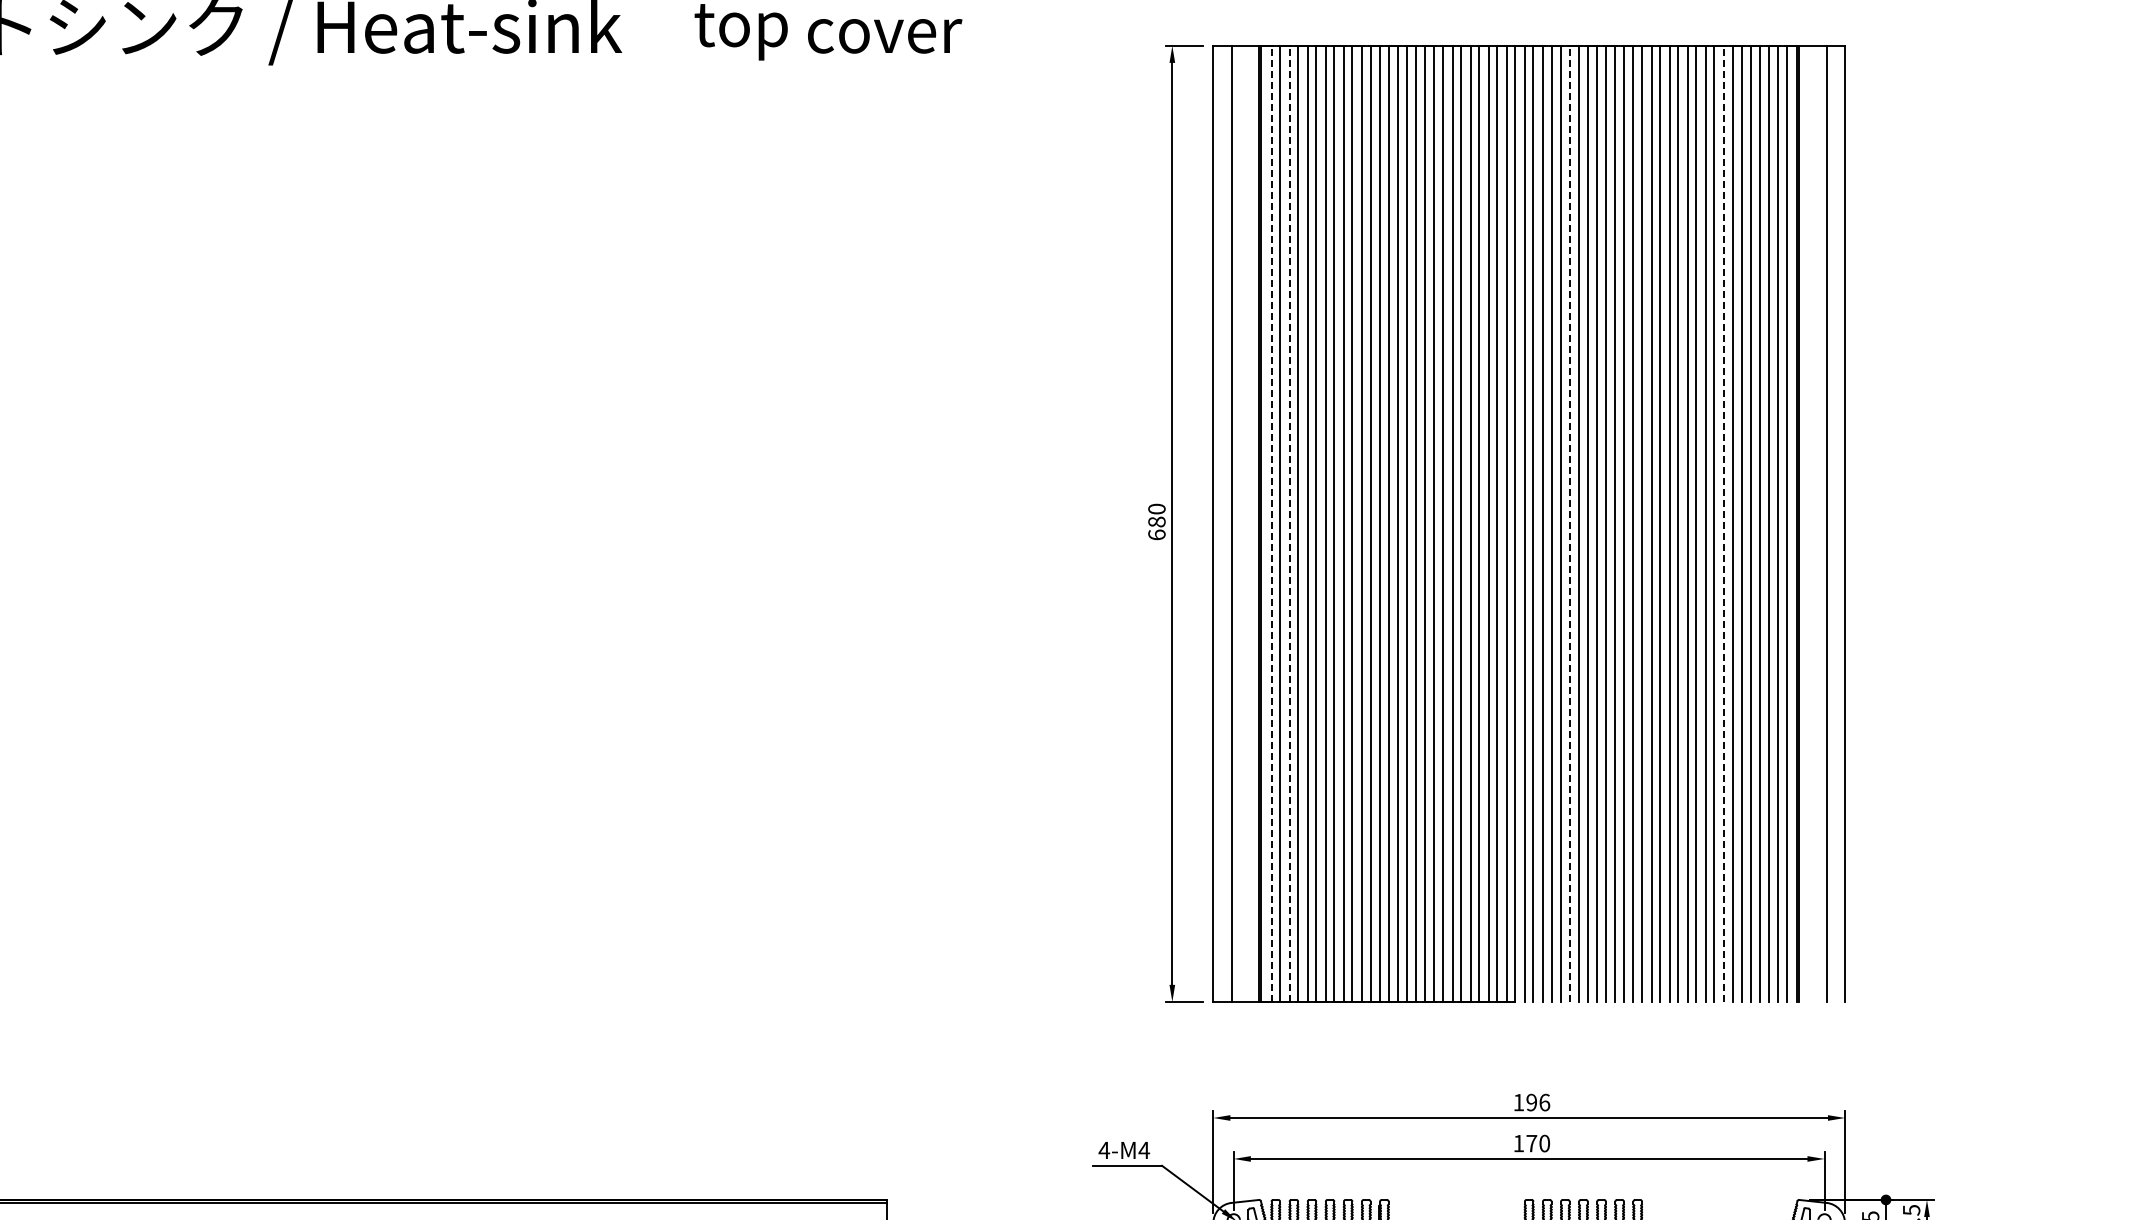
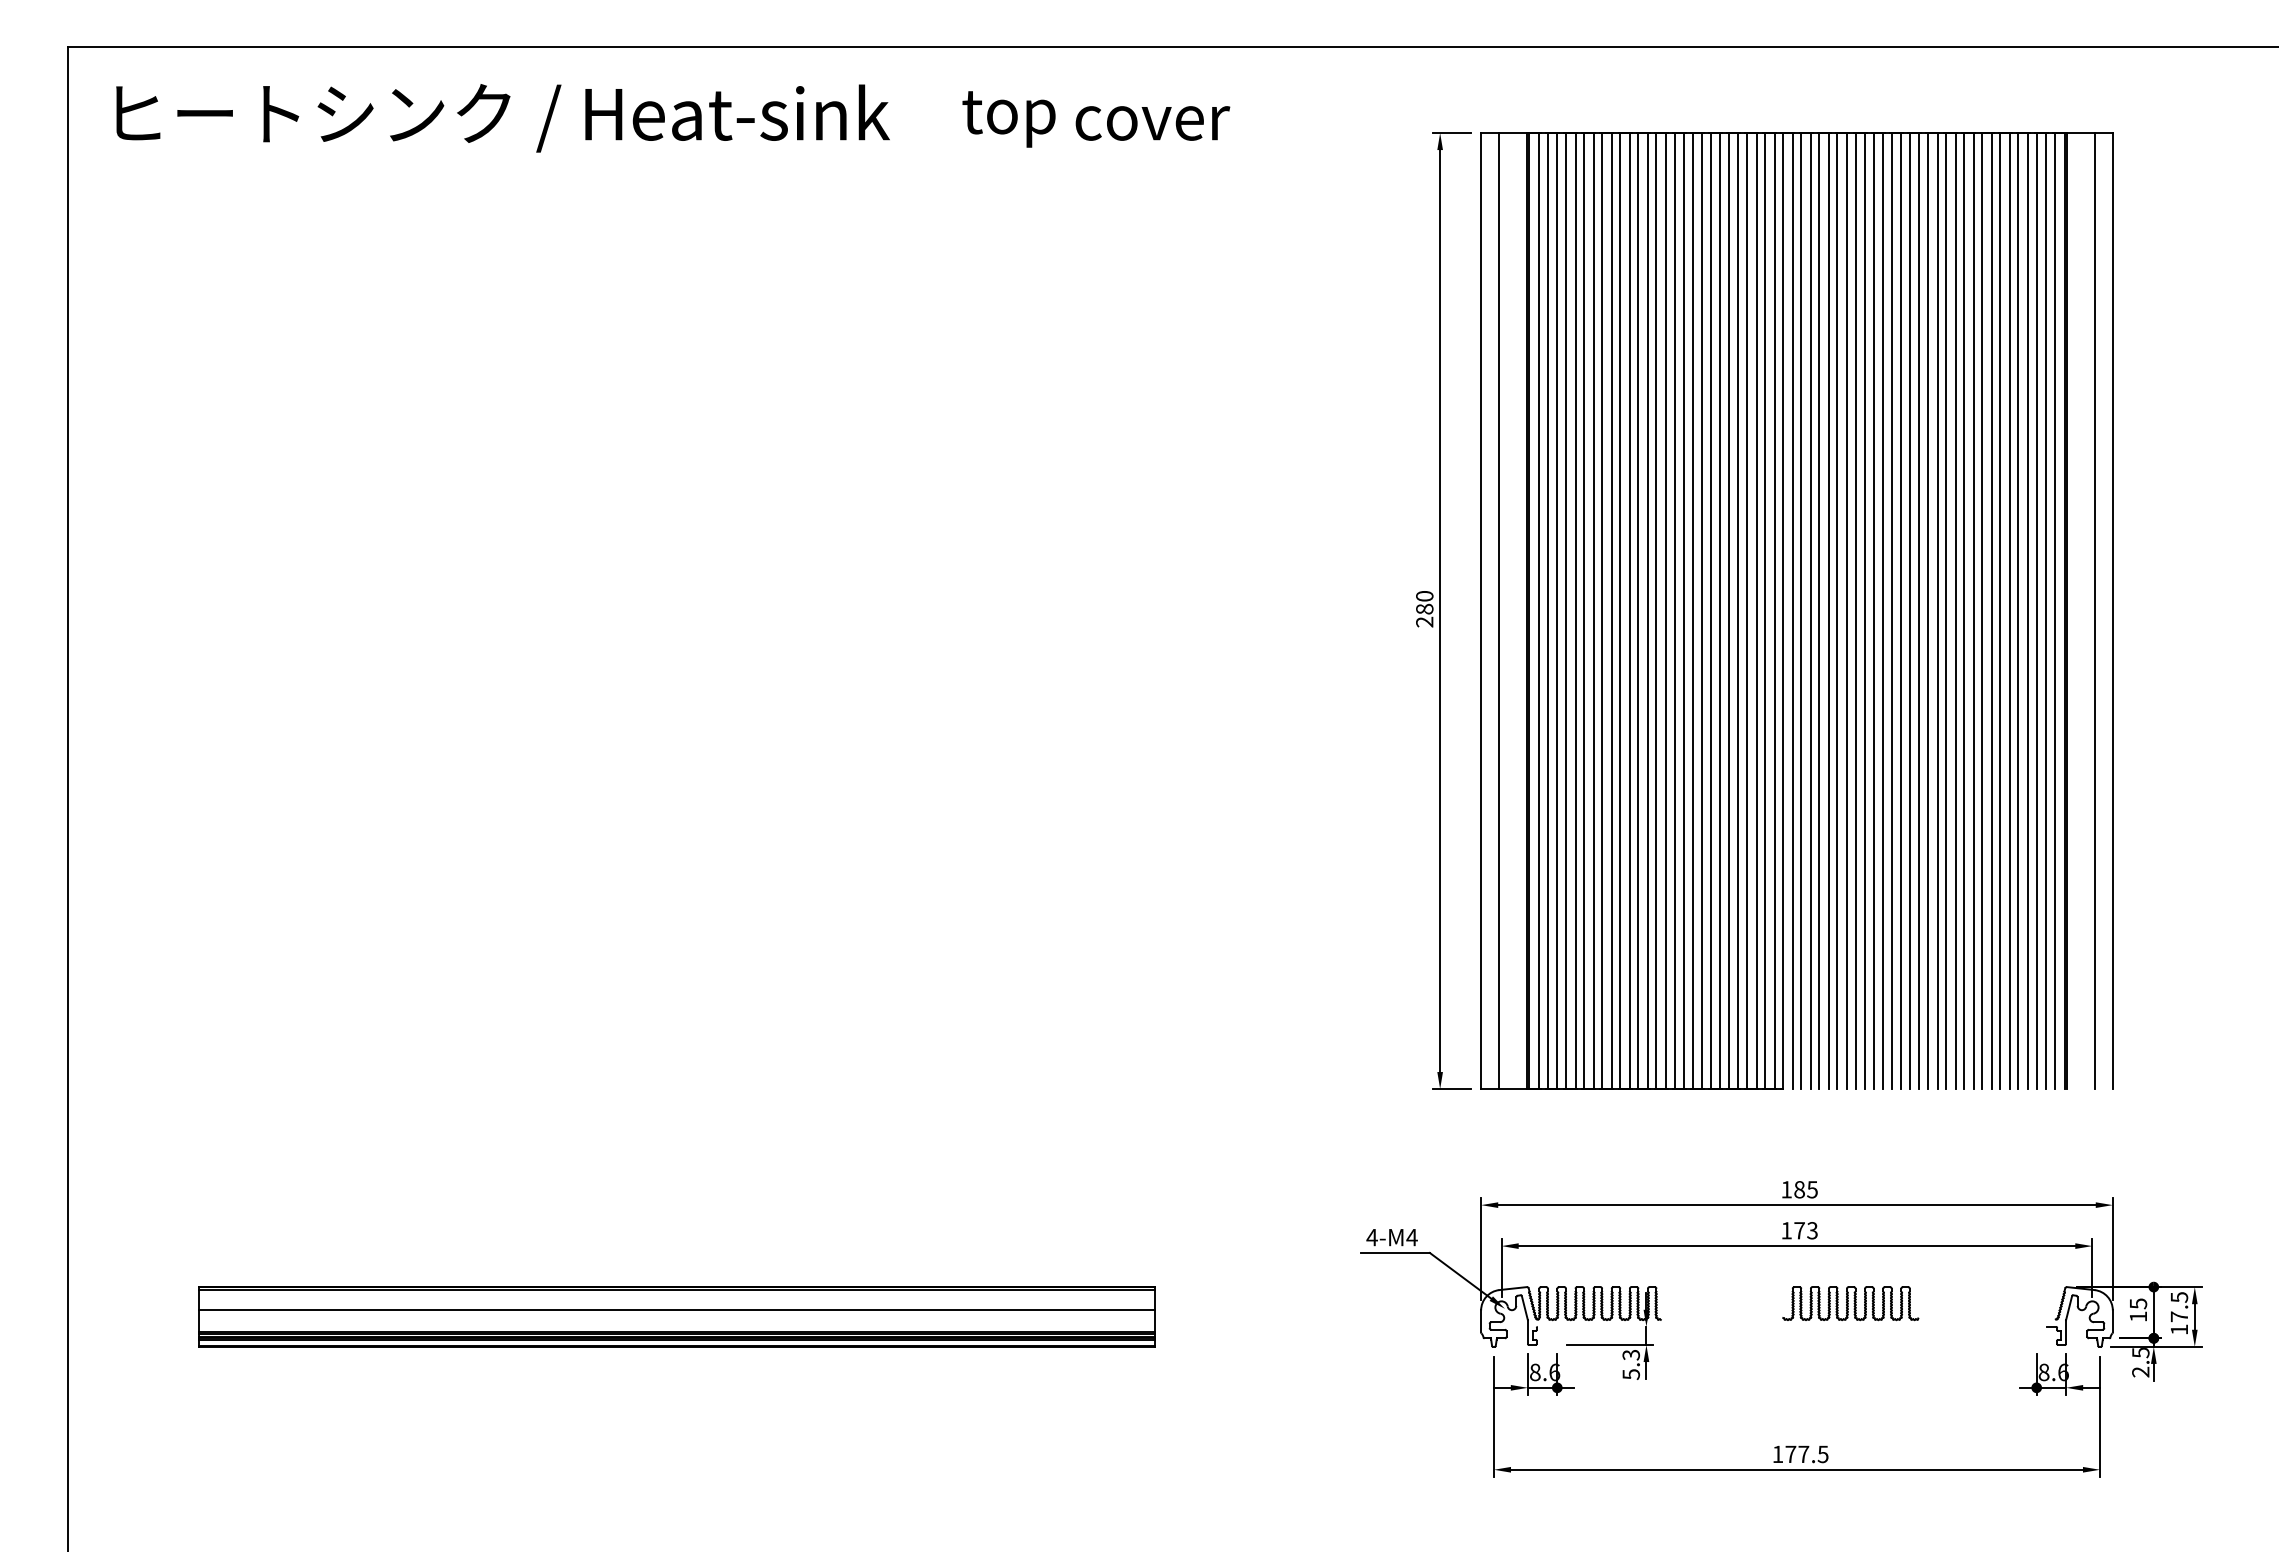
line: (1271, 523) -> (1539, 610), dashed -> solid
line: (1289, 523) -> (1557, 610), dashed -> solid
line: (1569, 523) -> (1837, 610), dashed -> solid
line: (1723, 523) -> (1991, 610), dashed -> solid
text: (1156, 534) -> (1424, 621), 680 -> 280
text: (1537, 1102) -> (1805, 1189), 196 -> 185
text: (1544, 1143) -> (1812, 1230), 170 -> 173

